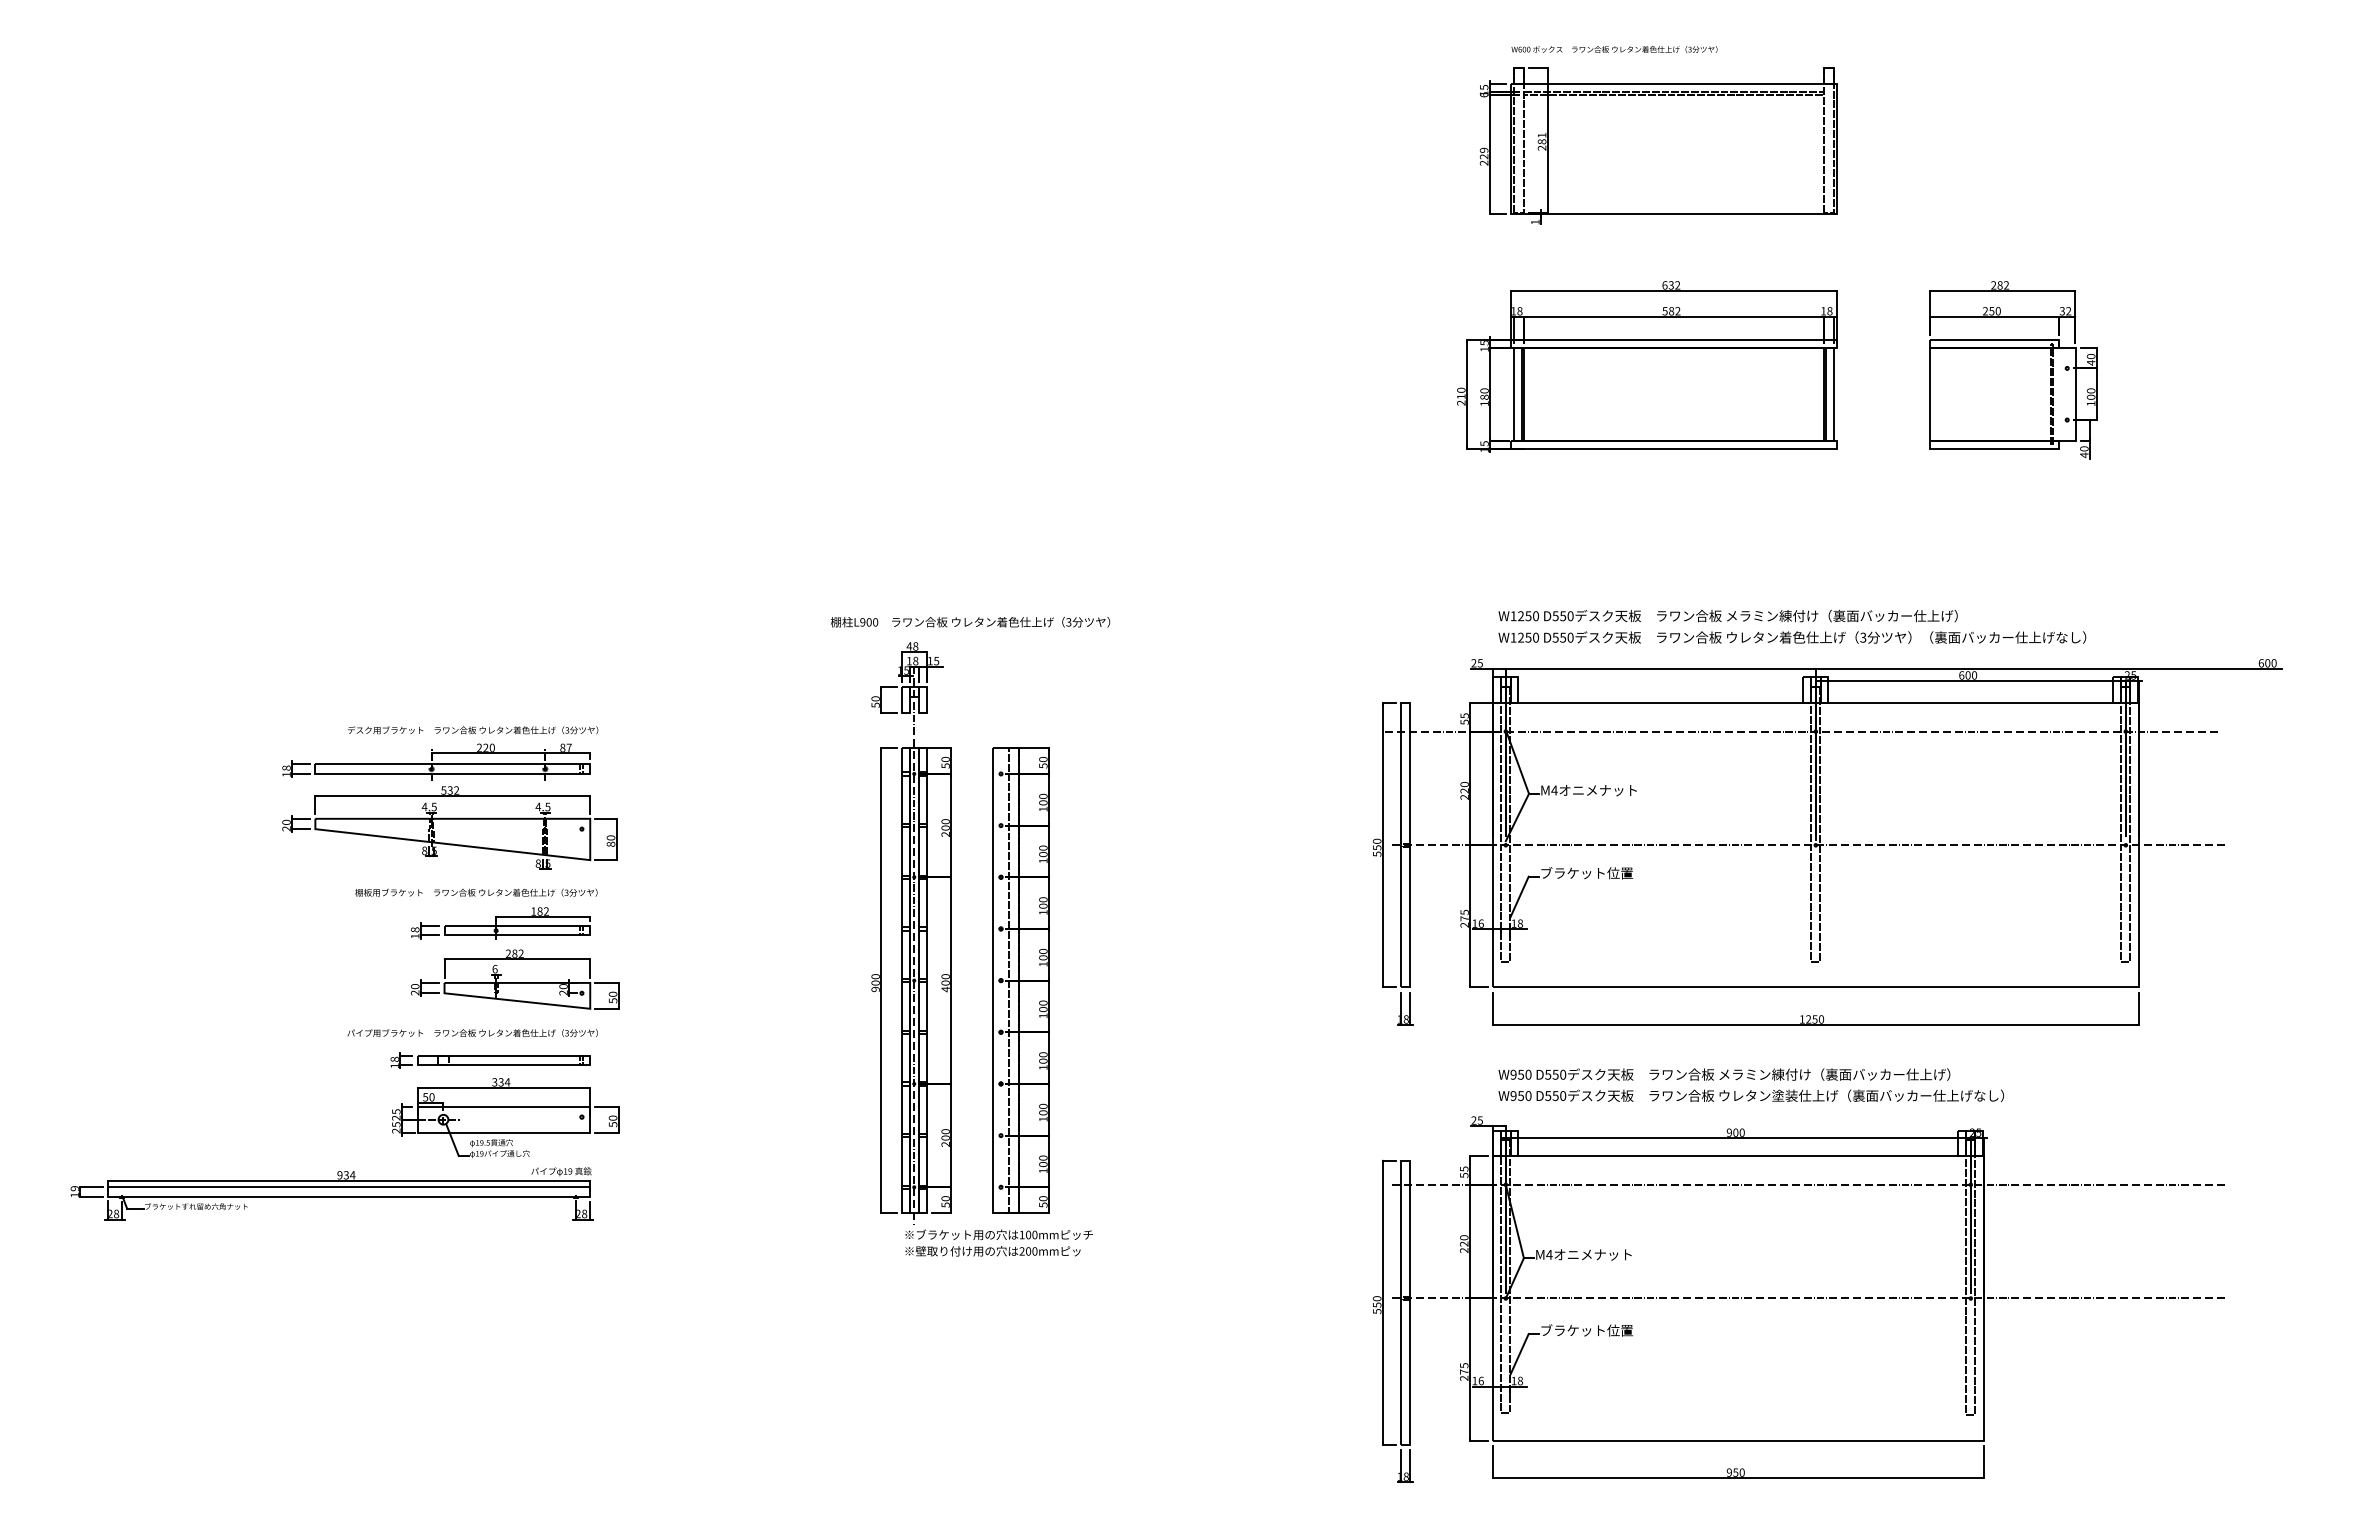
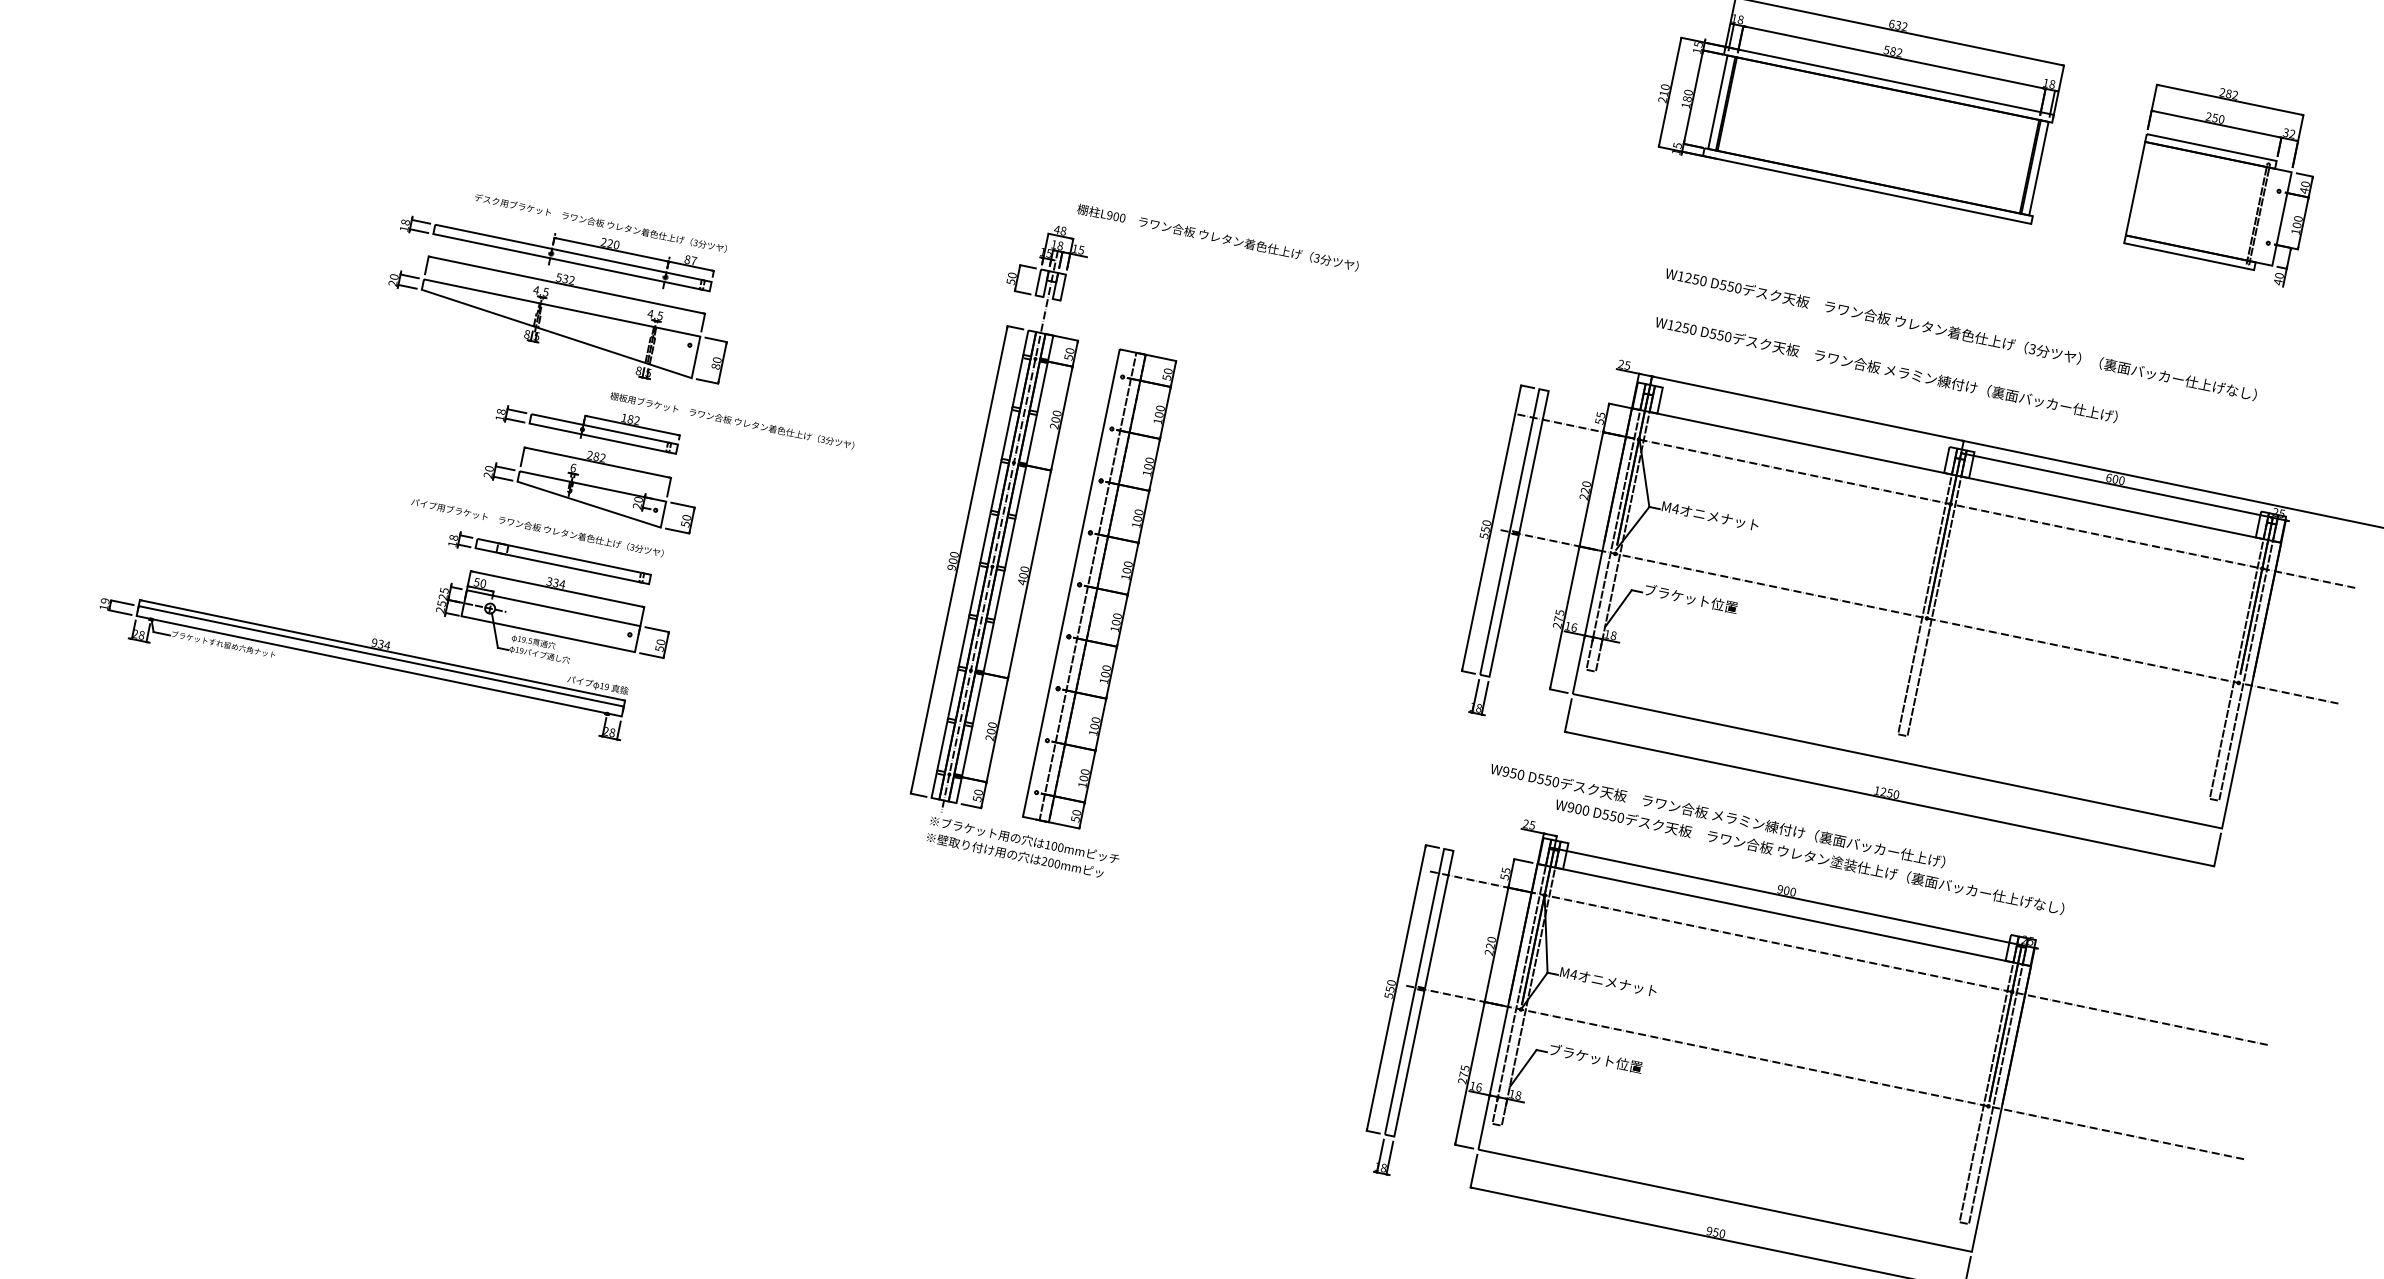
text: (970, 622) -> (1218, 237), moved
text: (1792, 637) -> (1961, 334), moved
text: (476, 892) -> (732, 420), moved
text: (1724, 1074) -> (1718, 815), moved
text: (1521, 1095) -> (1579, 808), W950 -> W900

